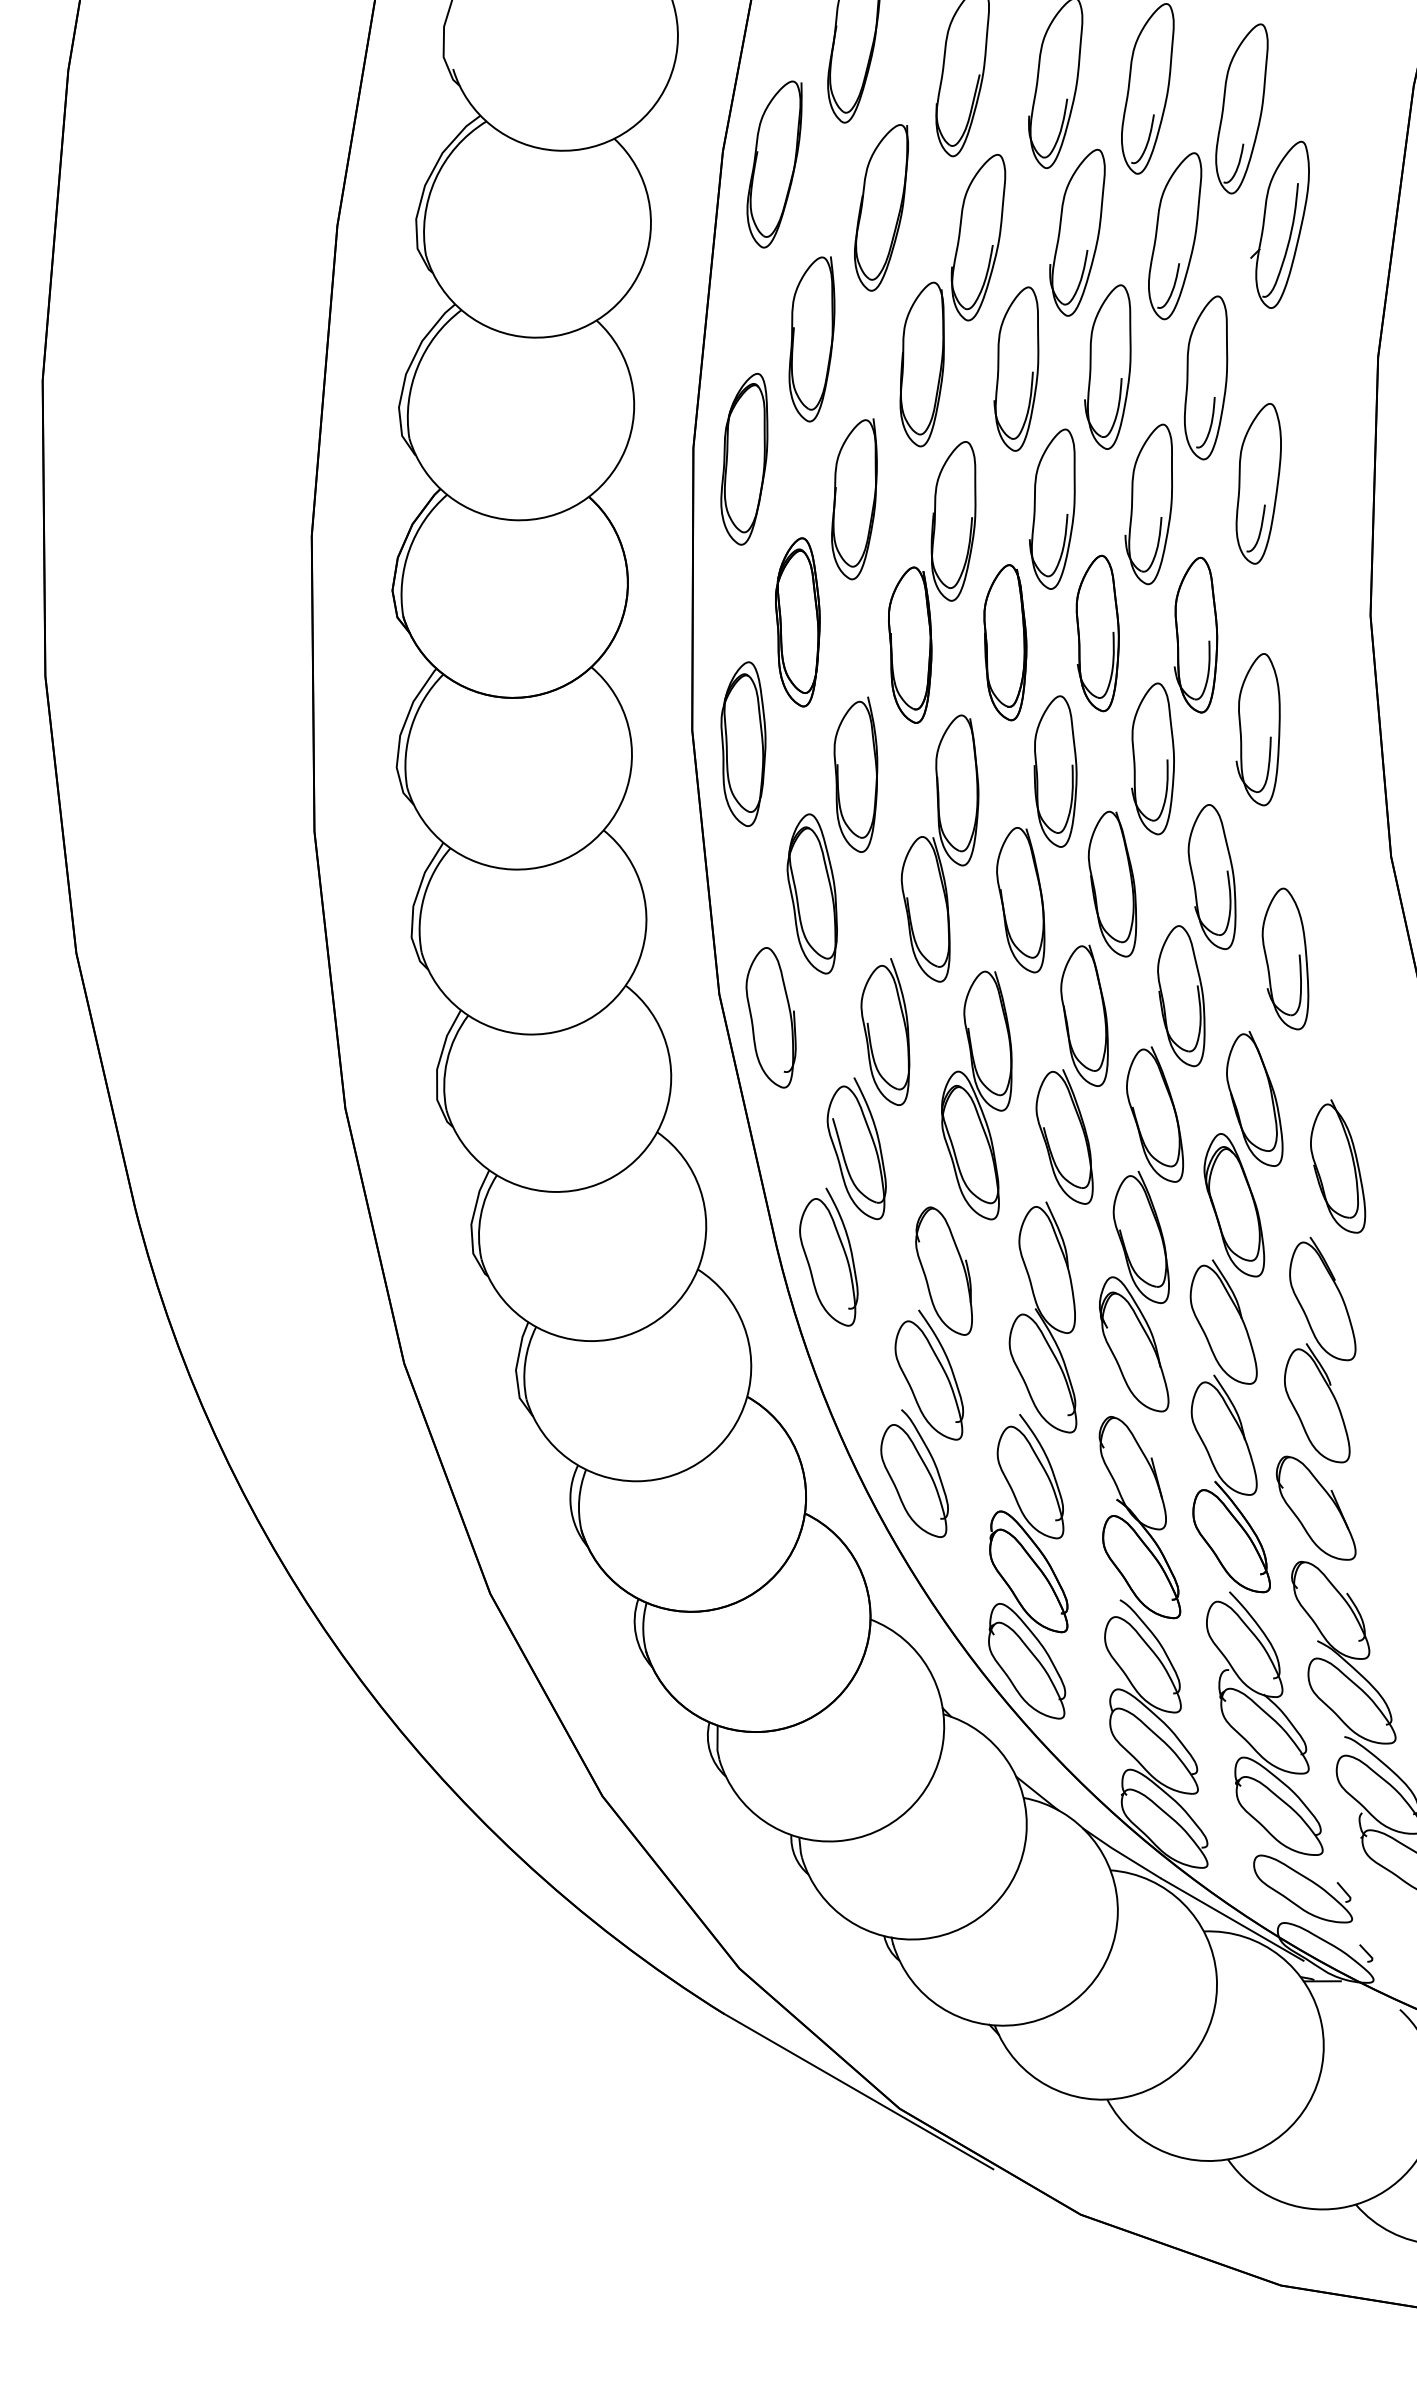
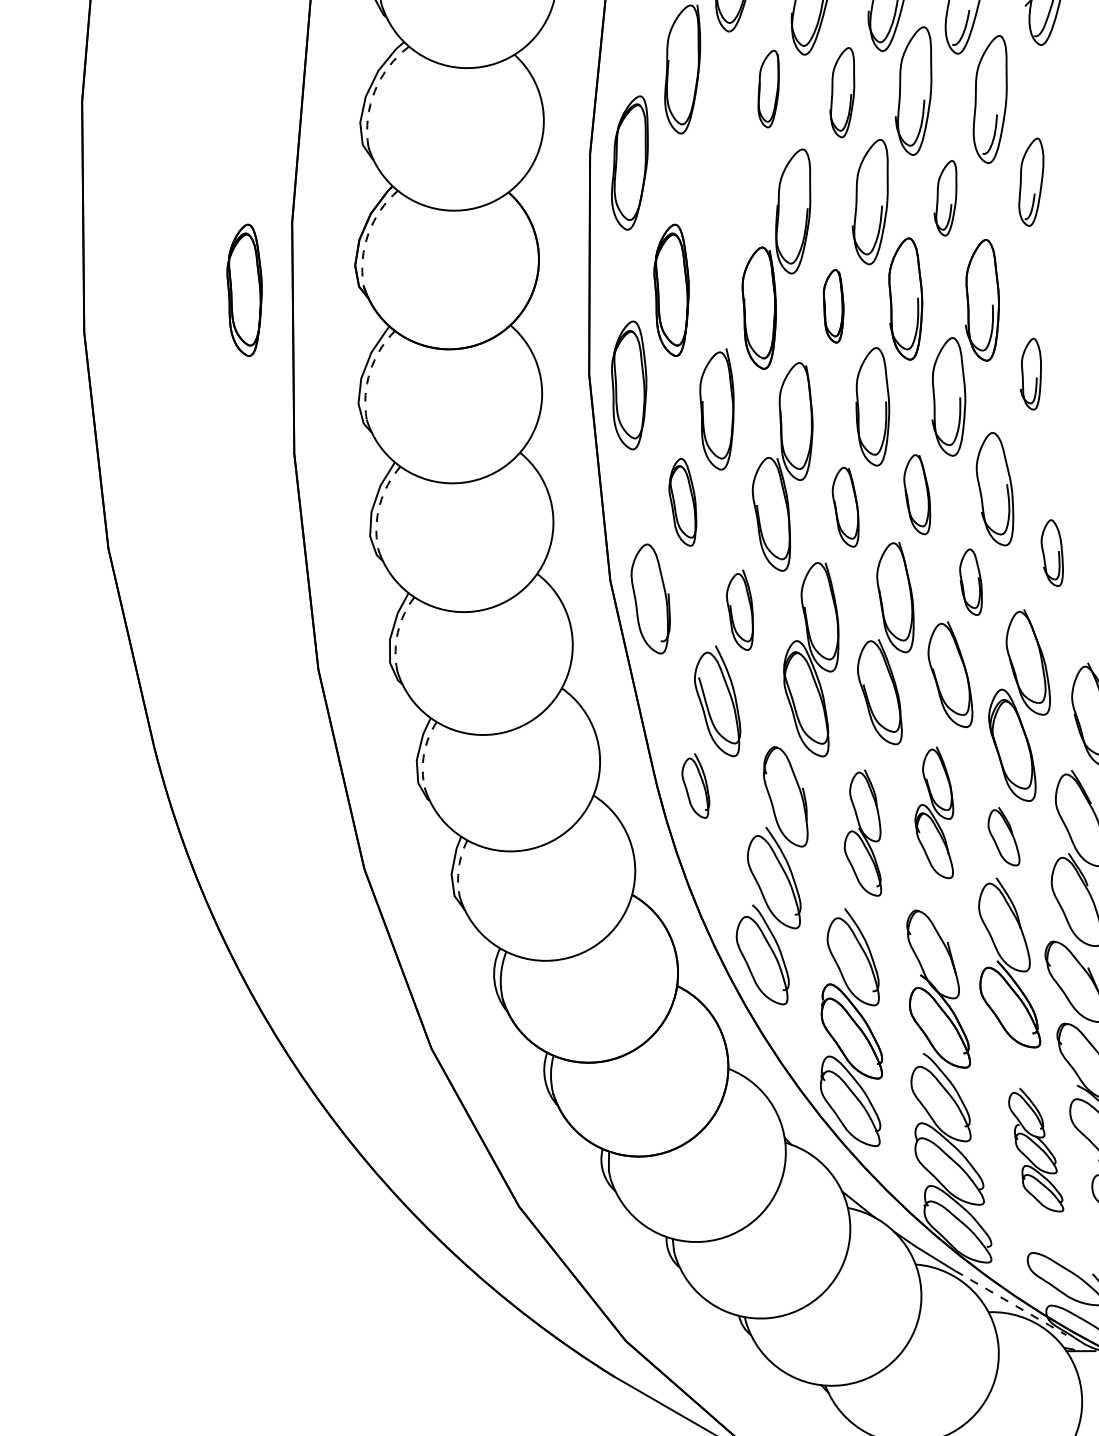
part: (921, 364) -> (768, 89), size x0.6
arc: (417, 367) -> (374, 91), solid -> dashed
part: (1016, 368) -> (842, 92), size x0.7
part: (1258, 483) -> (1031, 181), size x0.7
part: (854, 499) -> (715, 194), removed
part: (1148, 504) -> (945, 198), size x0.6
arc: (409, 549) -> (368, 233), solid -> dashed
part: (250, 622) -> (244, 290), added
part: (1005, 642) -> (833, 306), size x0.6
arc: (411, 726) -> (370, 371), solid -> dashed
part: (1257, 729) -> (1030, 373), size x0.6
part: (1112, 883) -> (917, 494), size x0.7
part: (811, 893) -> (682, 502), size x0.7
arc: (424, 897) -> (380, 505), solid -> dashed
part: (1020, 900) -> (845, 507), size x0.7
part: (1285, 958) -> (1052, 552), size x0.6
part: (1181, 996) -> (971, 582), size x0.6
part: (885, 1031) -> (740, 609), size x0.7
arc: (447, 1060) -> (398, 632), solid -> dashed
arc: (480, 1215) -> (423, 753), solid -> dashed
part: (828, 1256) -> (695, 785), size x0.6
part: (1134, 1291) -> (934, 812), size x0.7
part: (1042, 1317) -> (862, 832), size x0.7
part: (1223, 1321) -> (1003, 836), size x0.6
arc: (525, 1362) -> (459, 868), solid -> dashed
part: (1264, 1723) -> (1035, 1149), size x0.6
line: (1232, 1919) -> (1010, 1302), solid -> dashed

